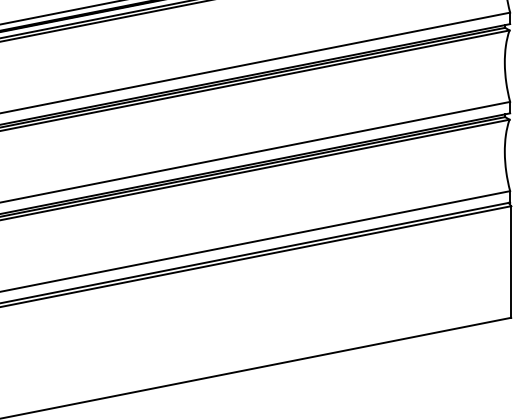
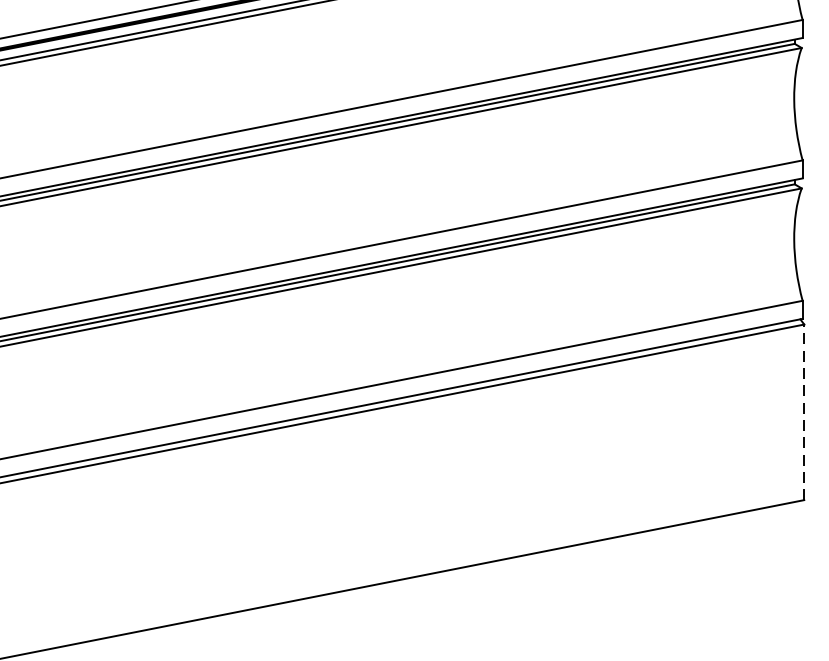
line: (511, 262) -> (804, 413), solid -> dashed

